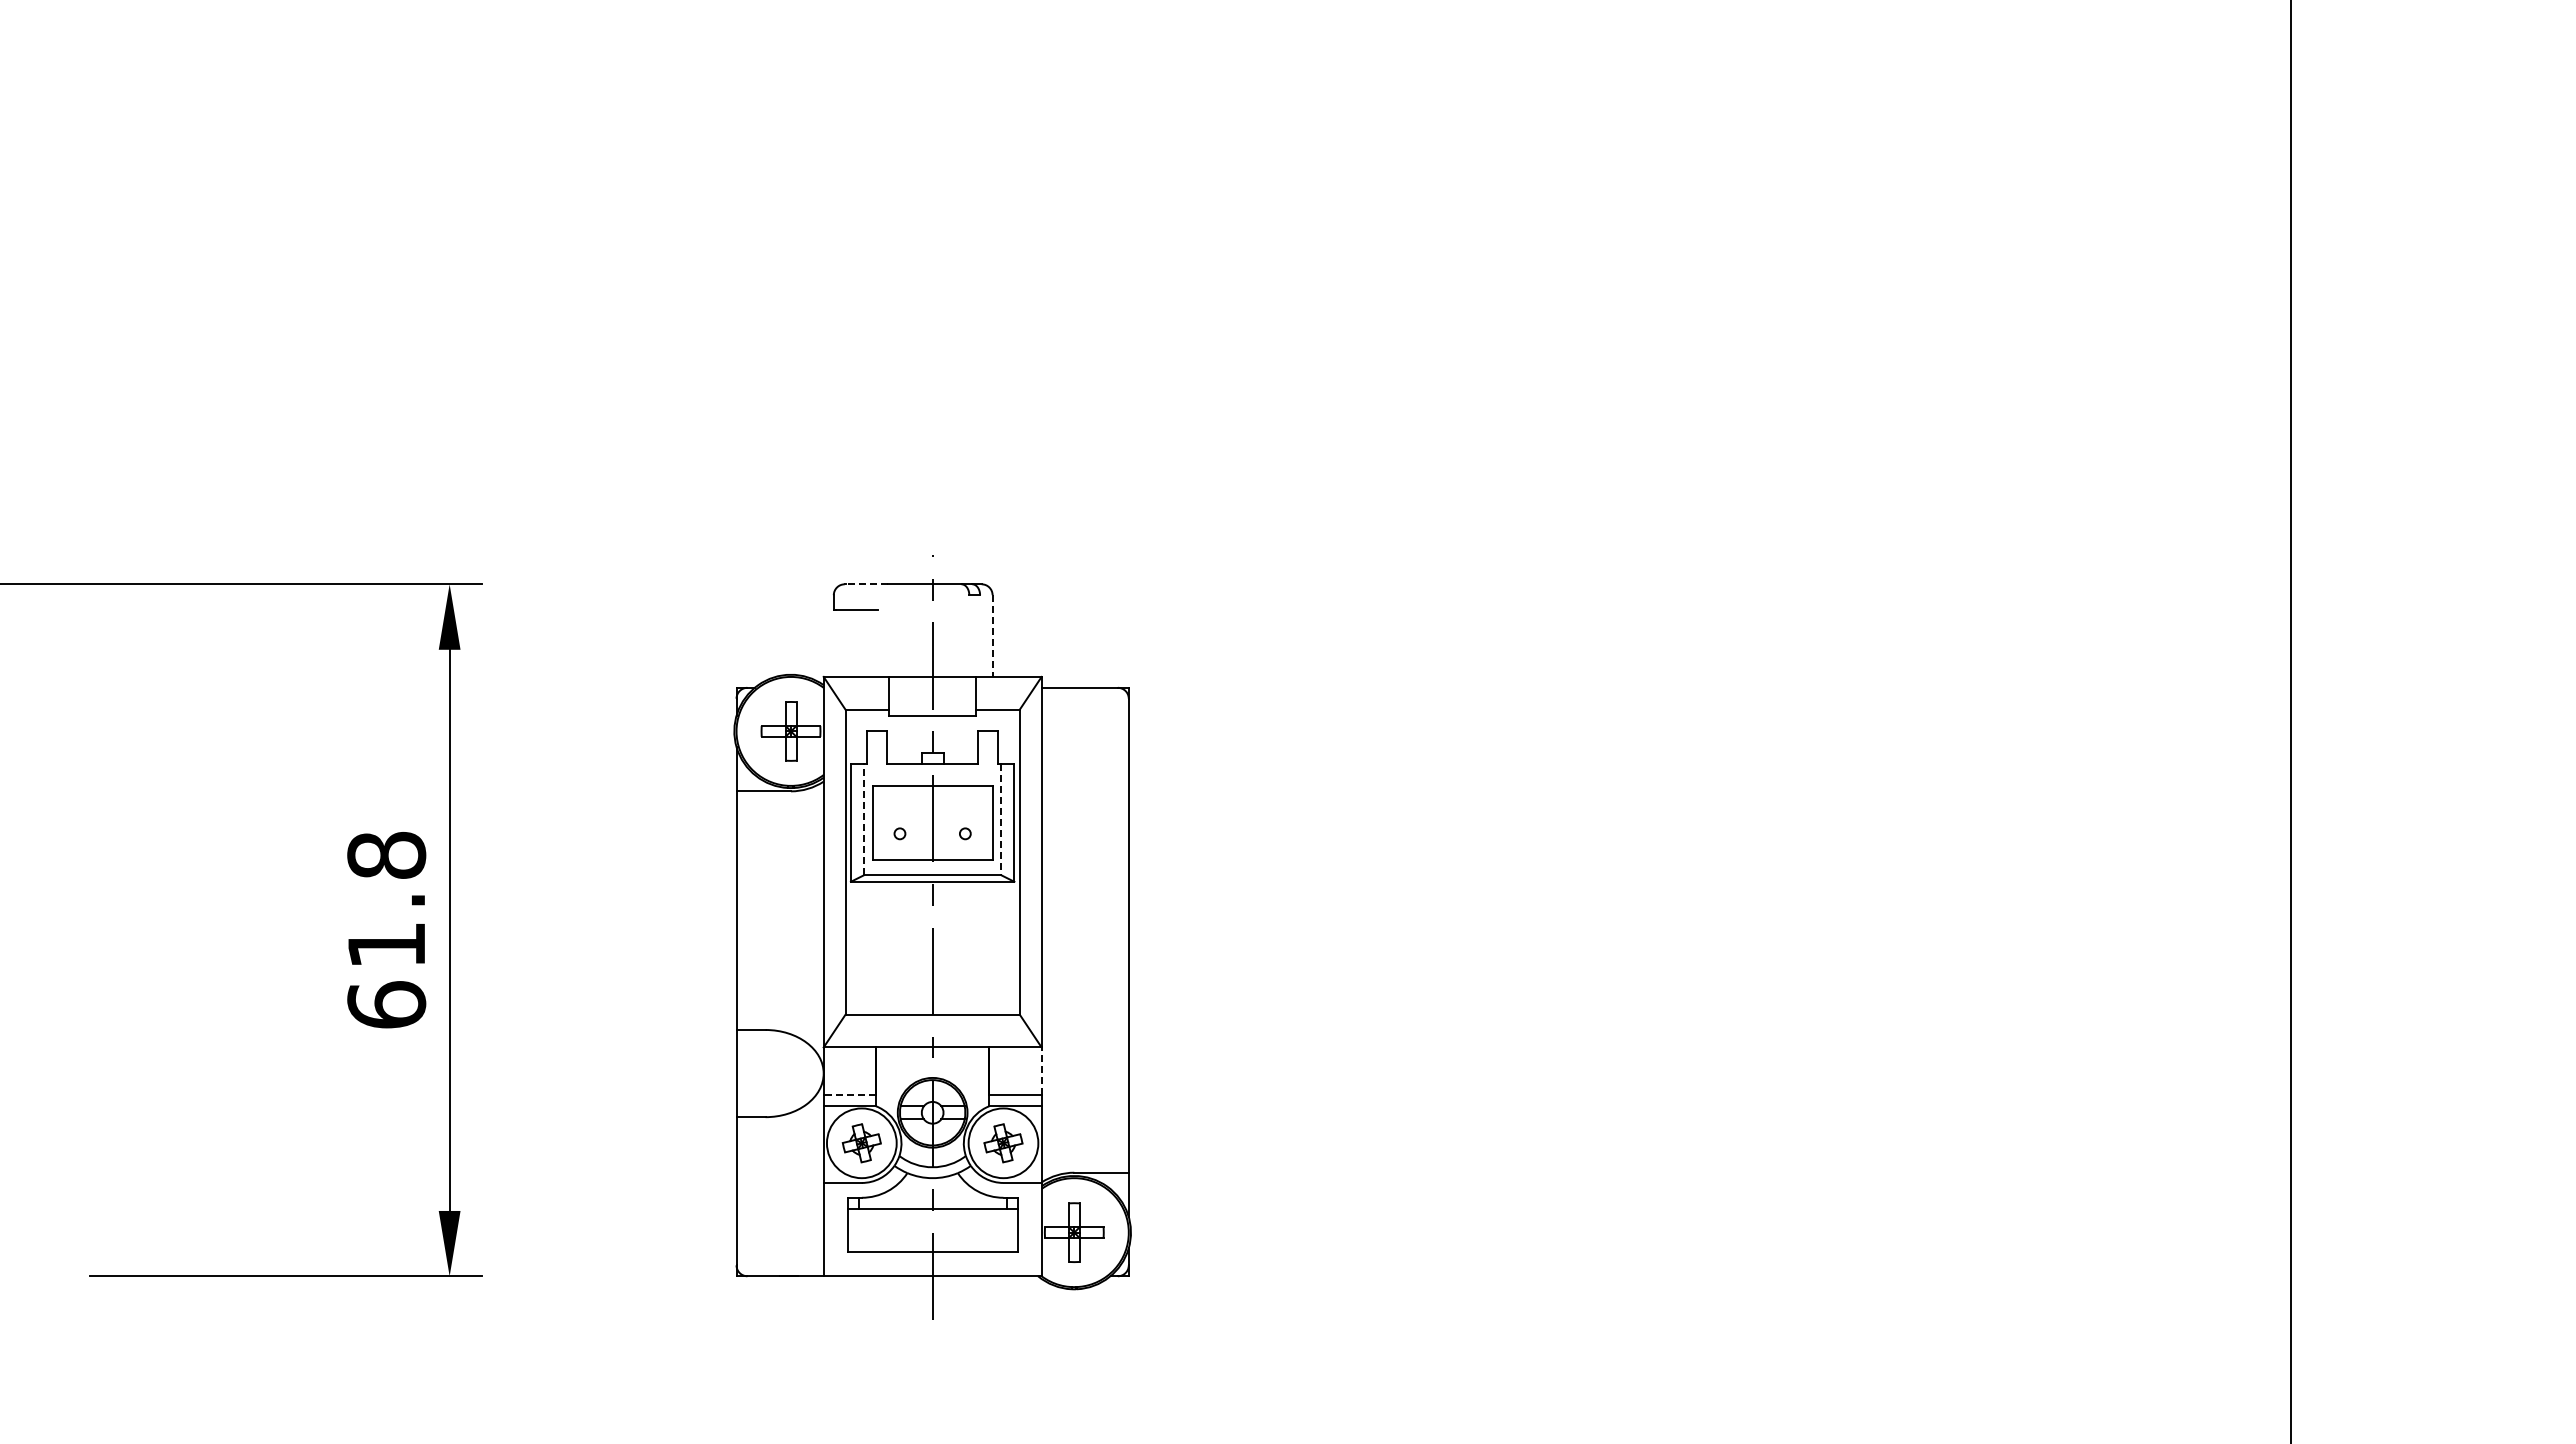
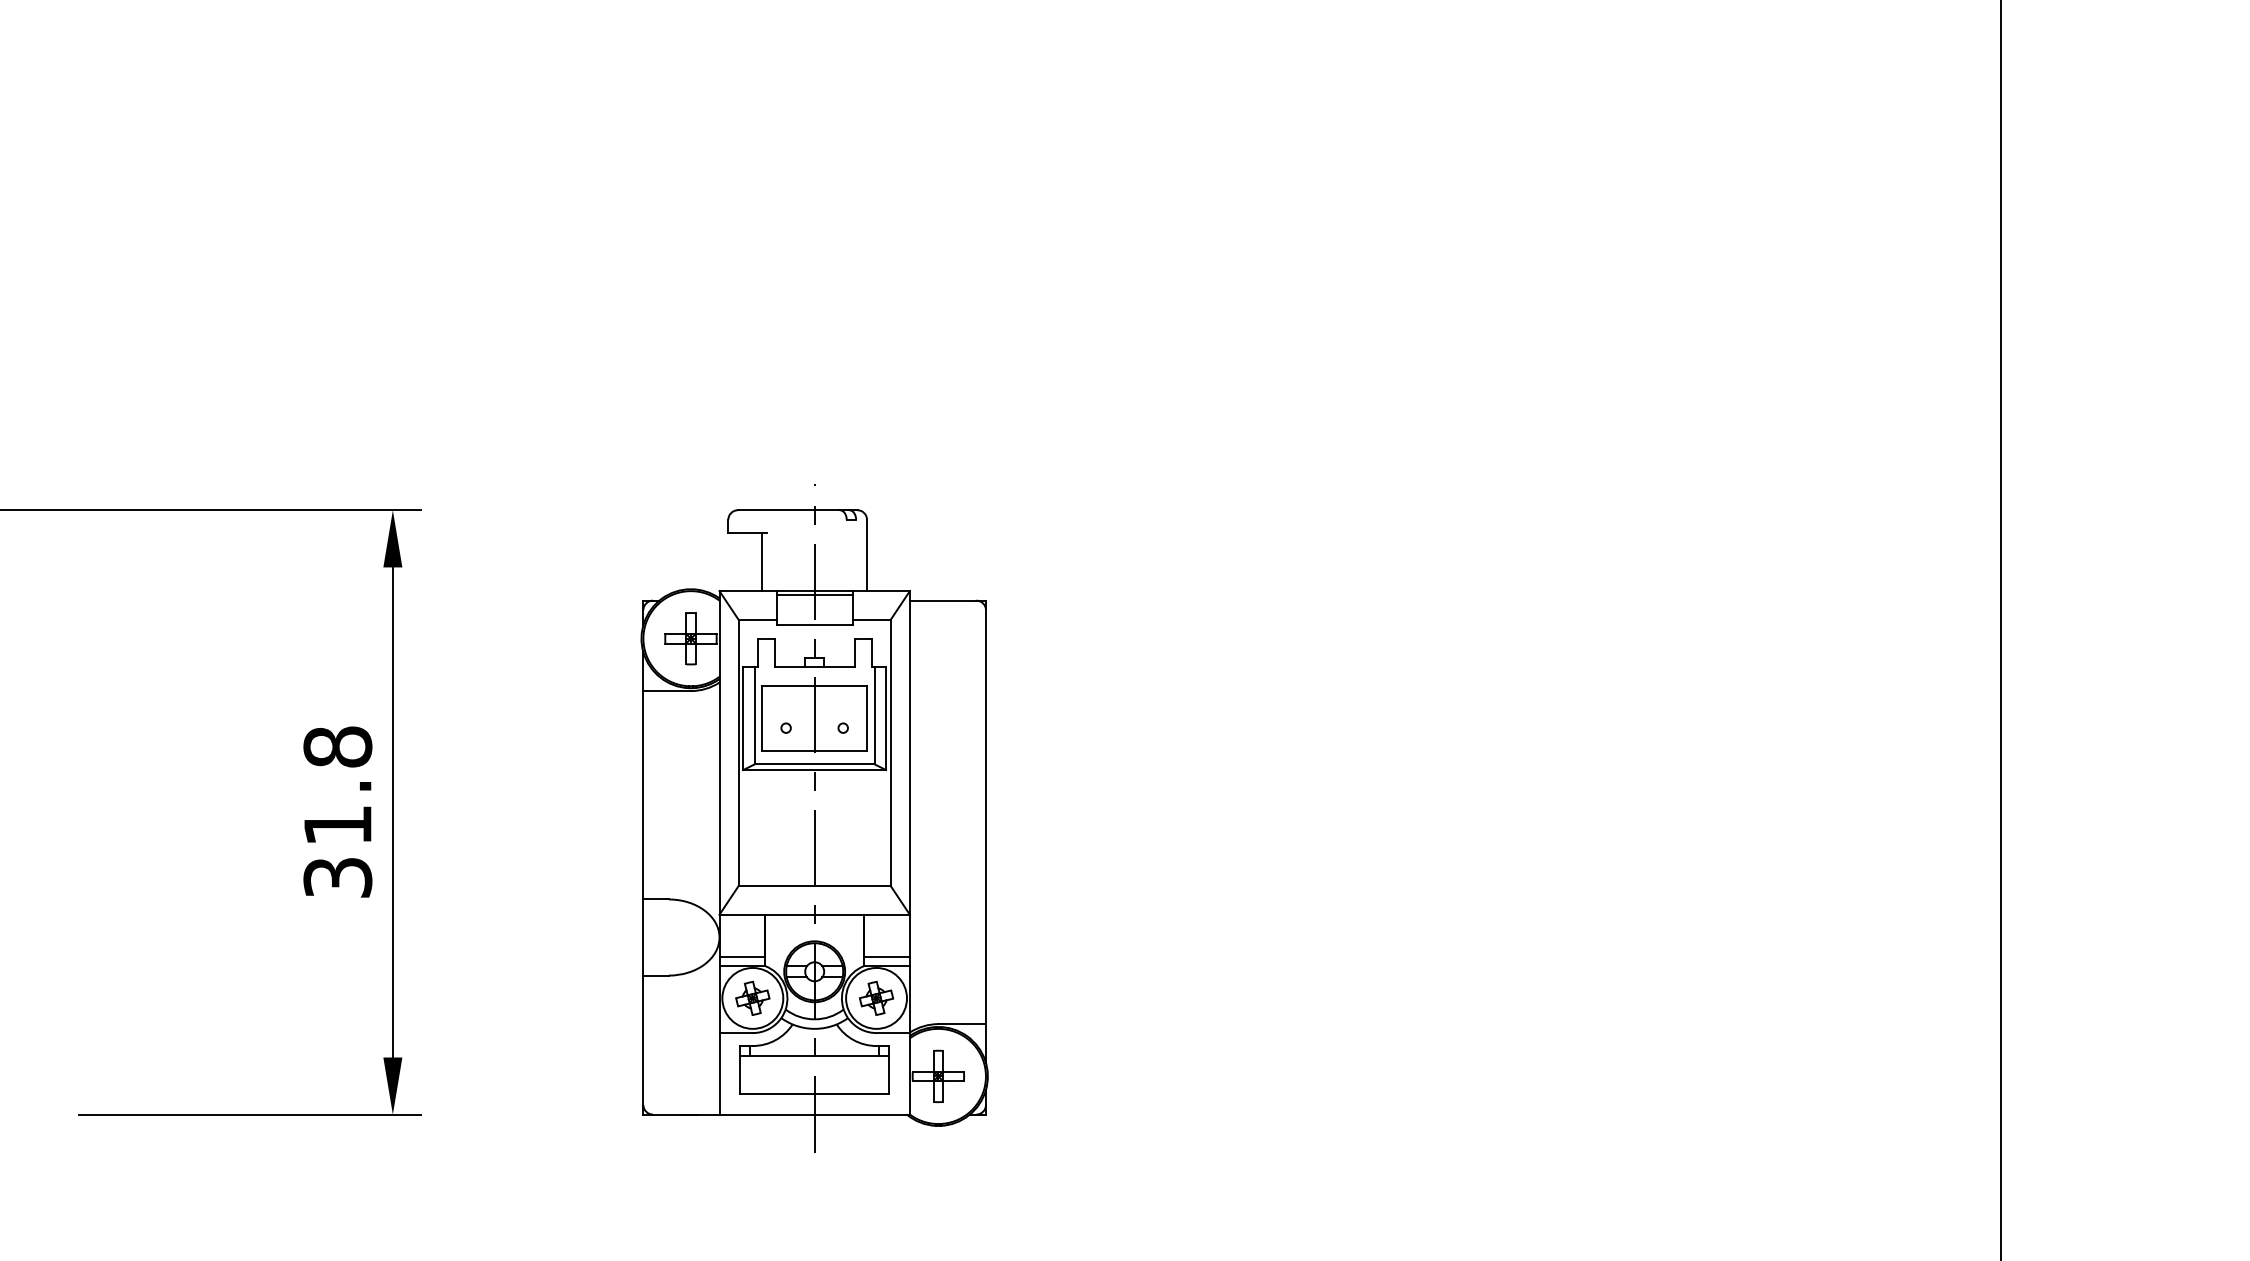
line: (866, 584) -> (756, 510), dashed -> solid
line: (992, 636) -> (866, 555), dashed -> solid
line: (872, 643) -> (762, 561), added
line: (932, 681) -> (814, 595), added
line: (864, 819) -> (755, 715), dashed -> solid
line: (1001, 819) -> (874, 715), dashed -> solid
text: (386, 1004) -> (337, 877), 61.8 -> 31.8
line: (1041, 1071) -> (909, 935), dashed -> solid
line: (849, 1095) -> (742, 956), dashed -> solid

